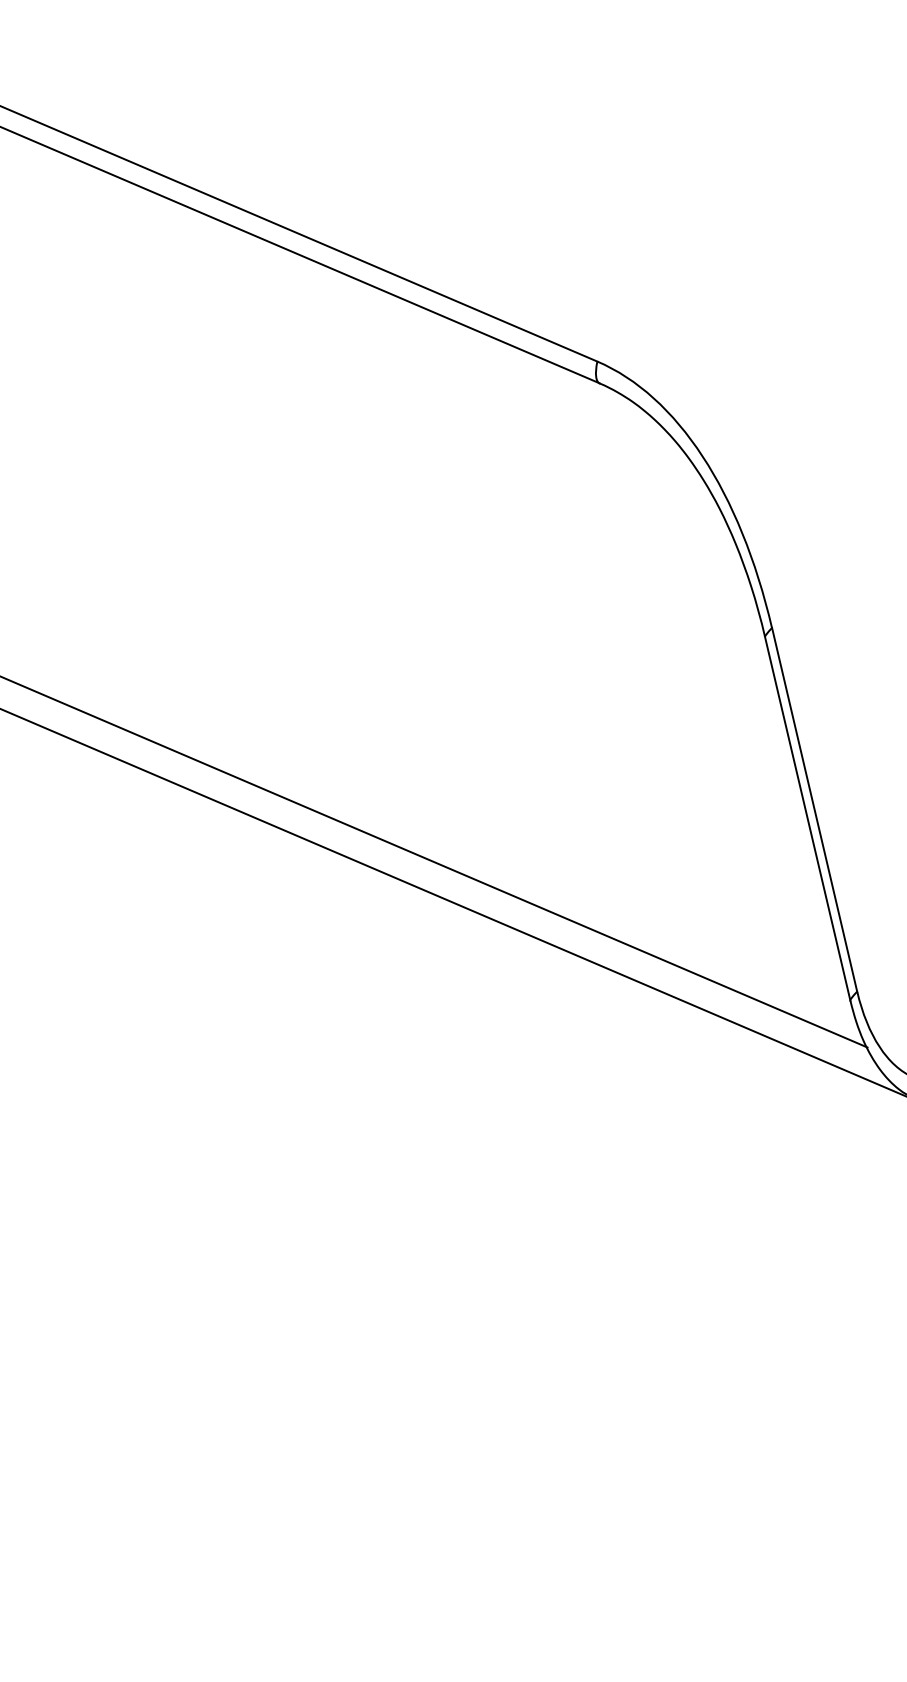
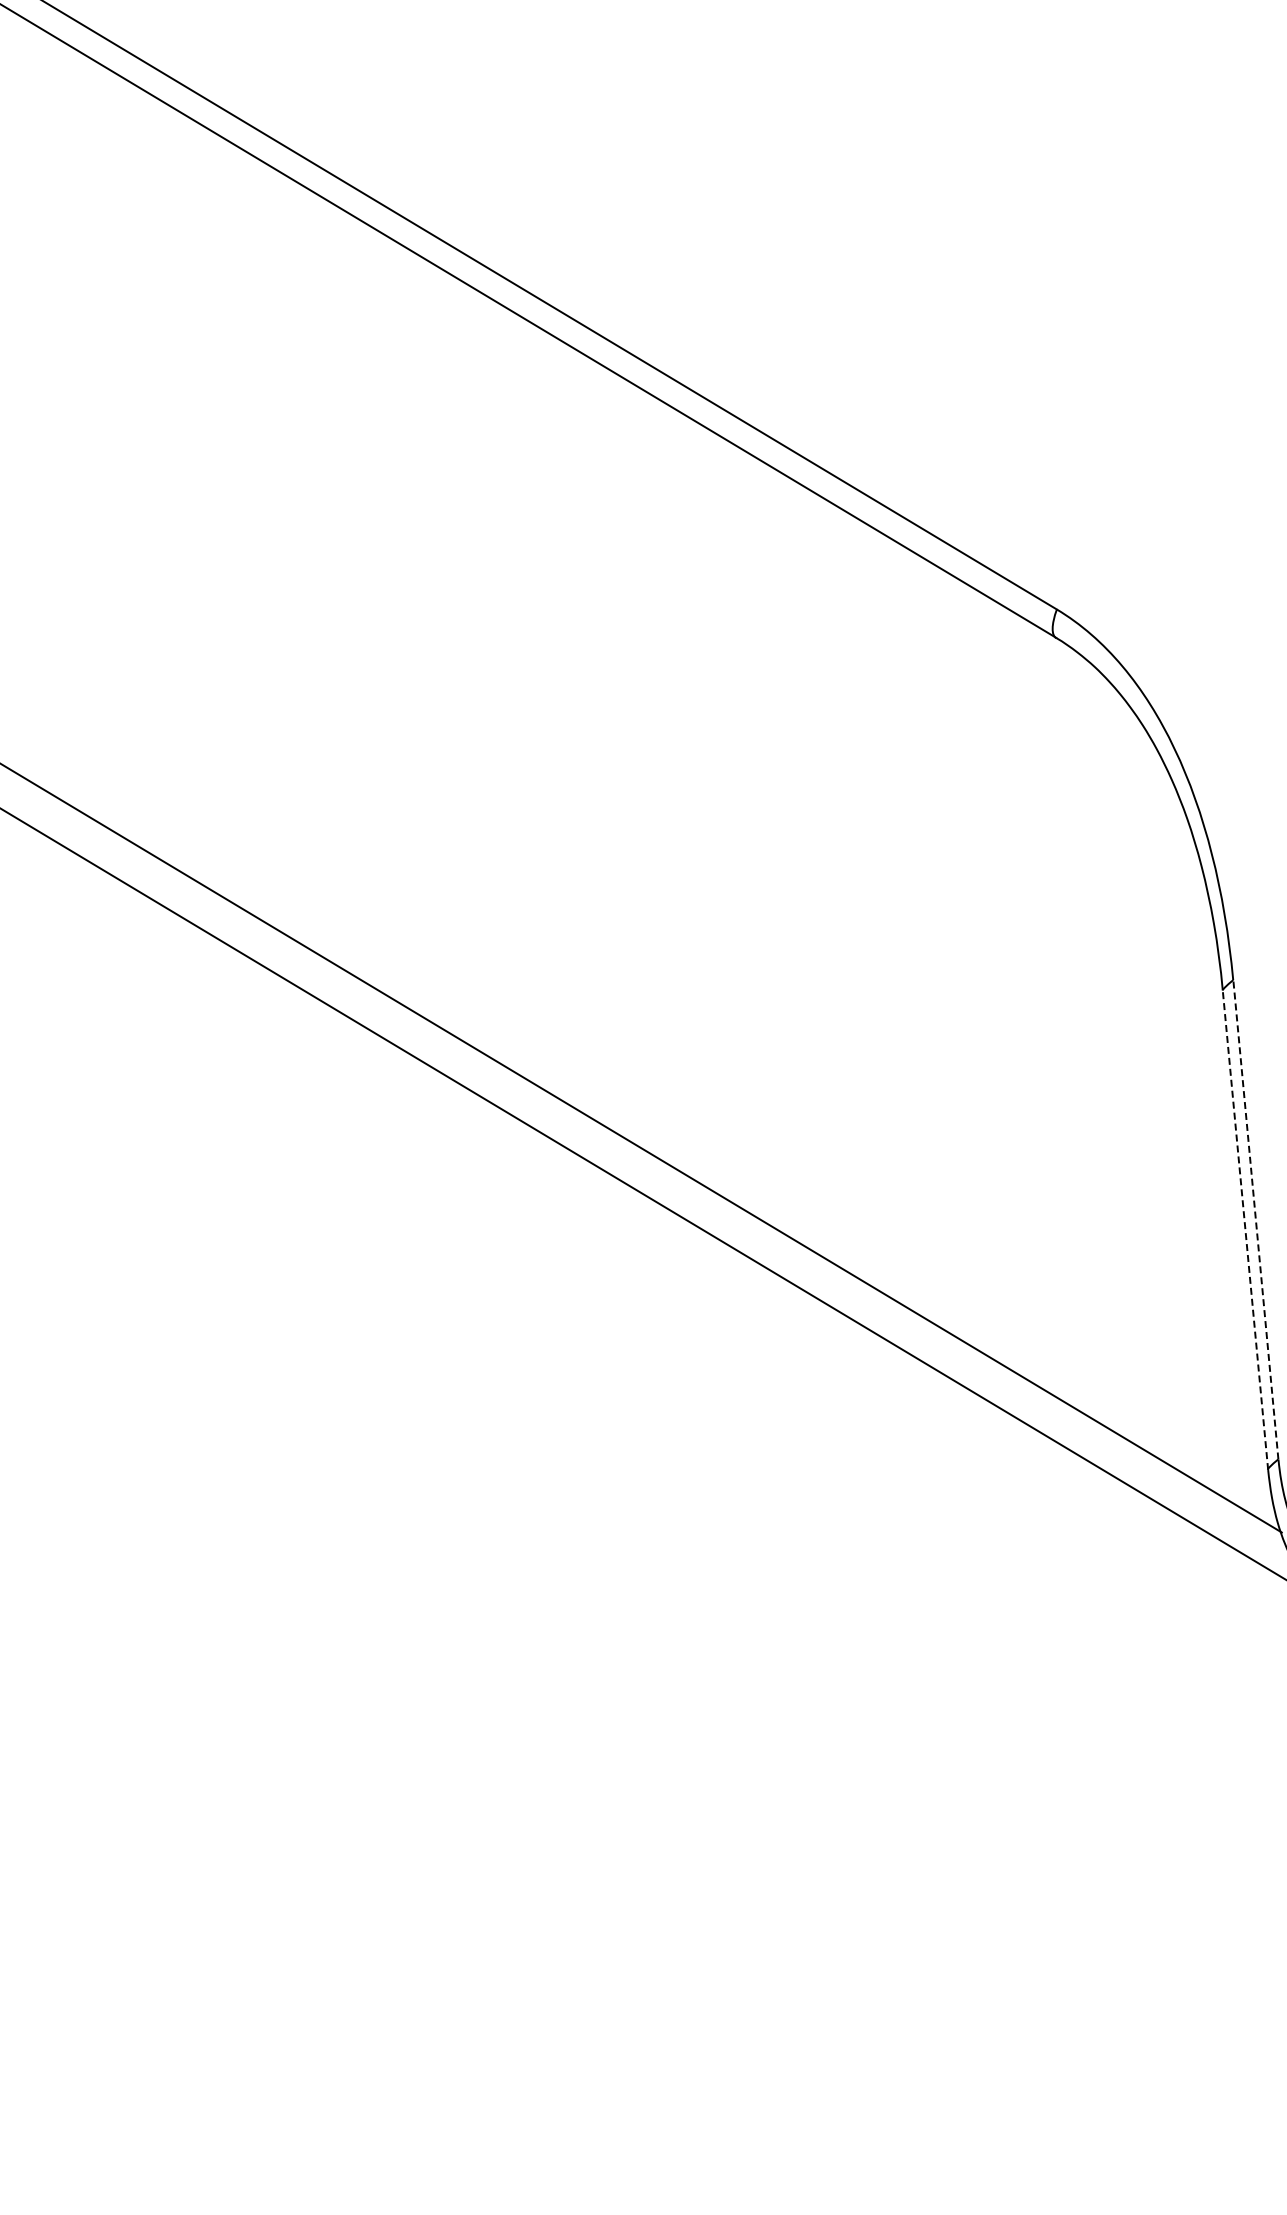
line: (814, 809) -> (1255, 1219), solid -> dashed
line: (807, 819) -> (1245, 1230), solid -> dashed

